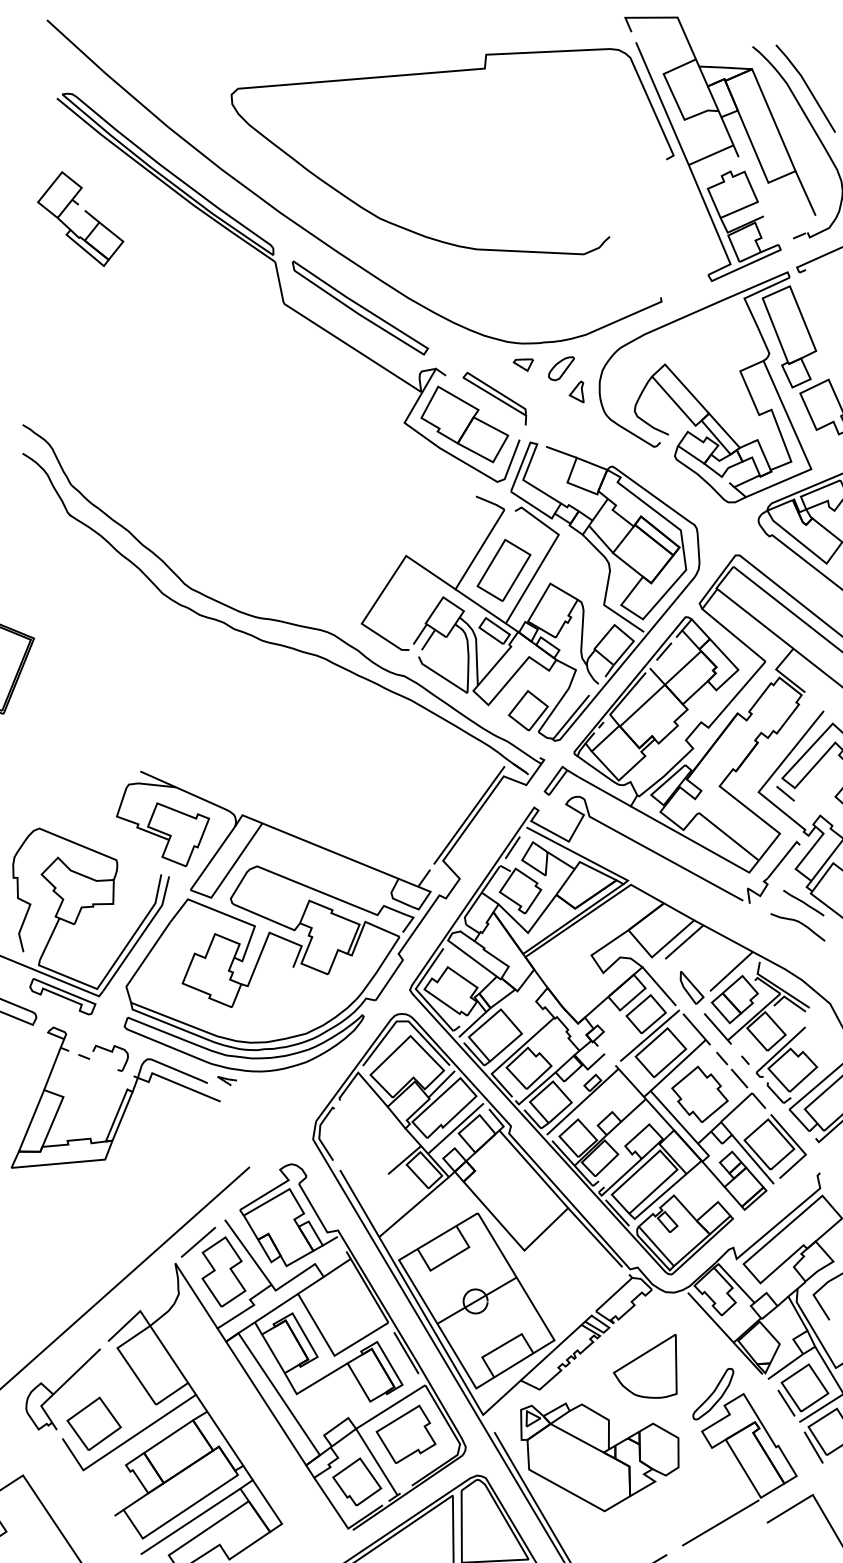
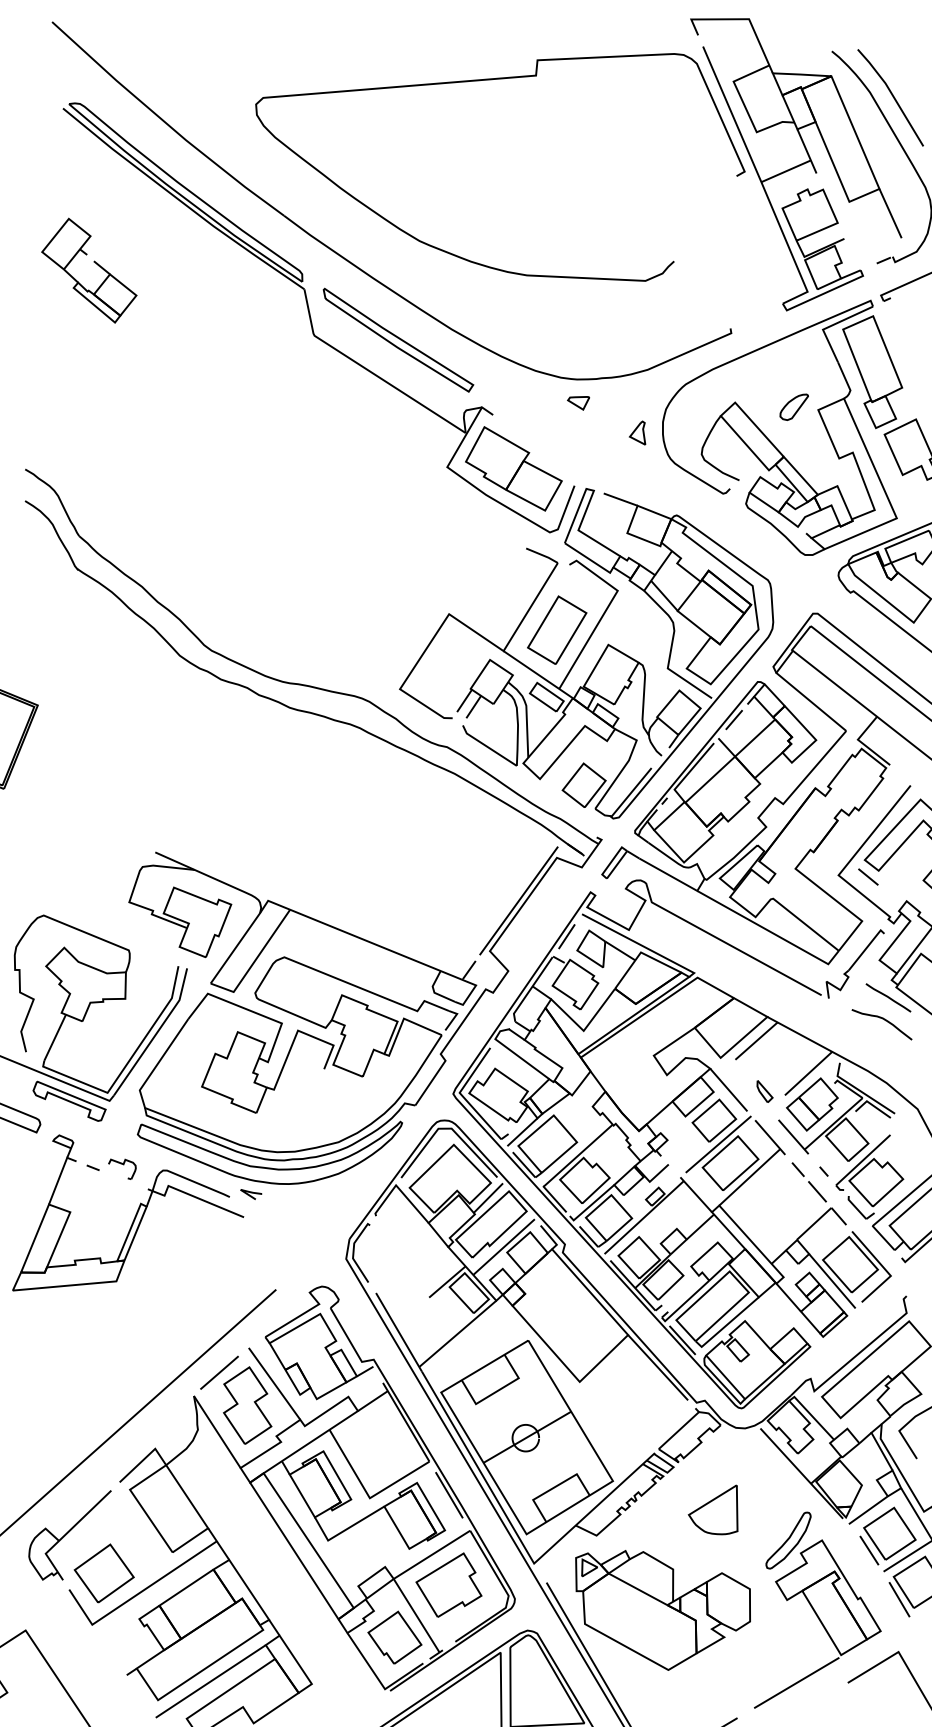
part: (86, 213) -> (95, 264), moved
part: (561, 368) -> (794, 407), moved
part: (494, 398) -> (546, 440), removed
part: (691, 987) -> (764, 1091), size x0.6
part: (110, 1057) -> (122, 1168), size x0.7
part: (699, 1093) -> (773, 1208), removed
part: (644, 1366) -> (712, 1510), size x0.7

